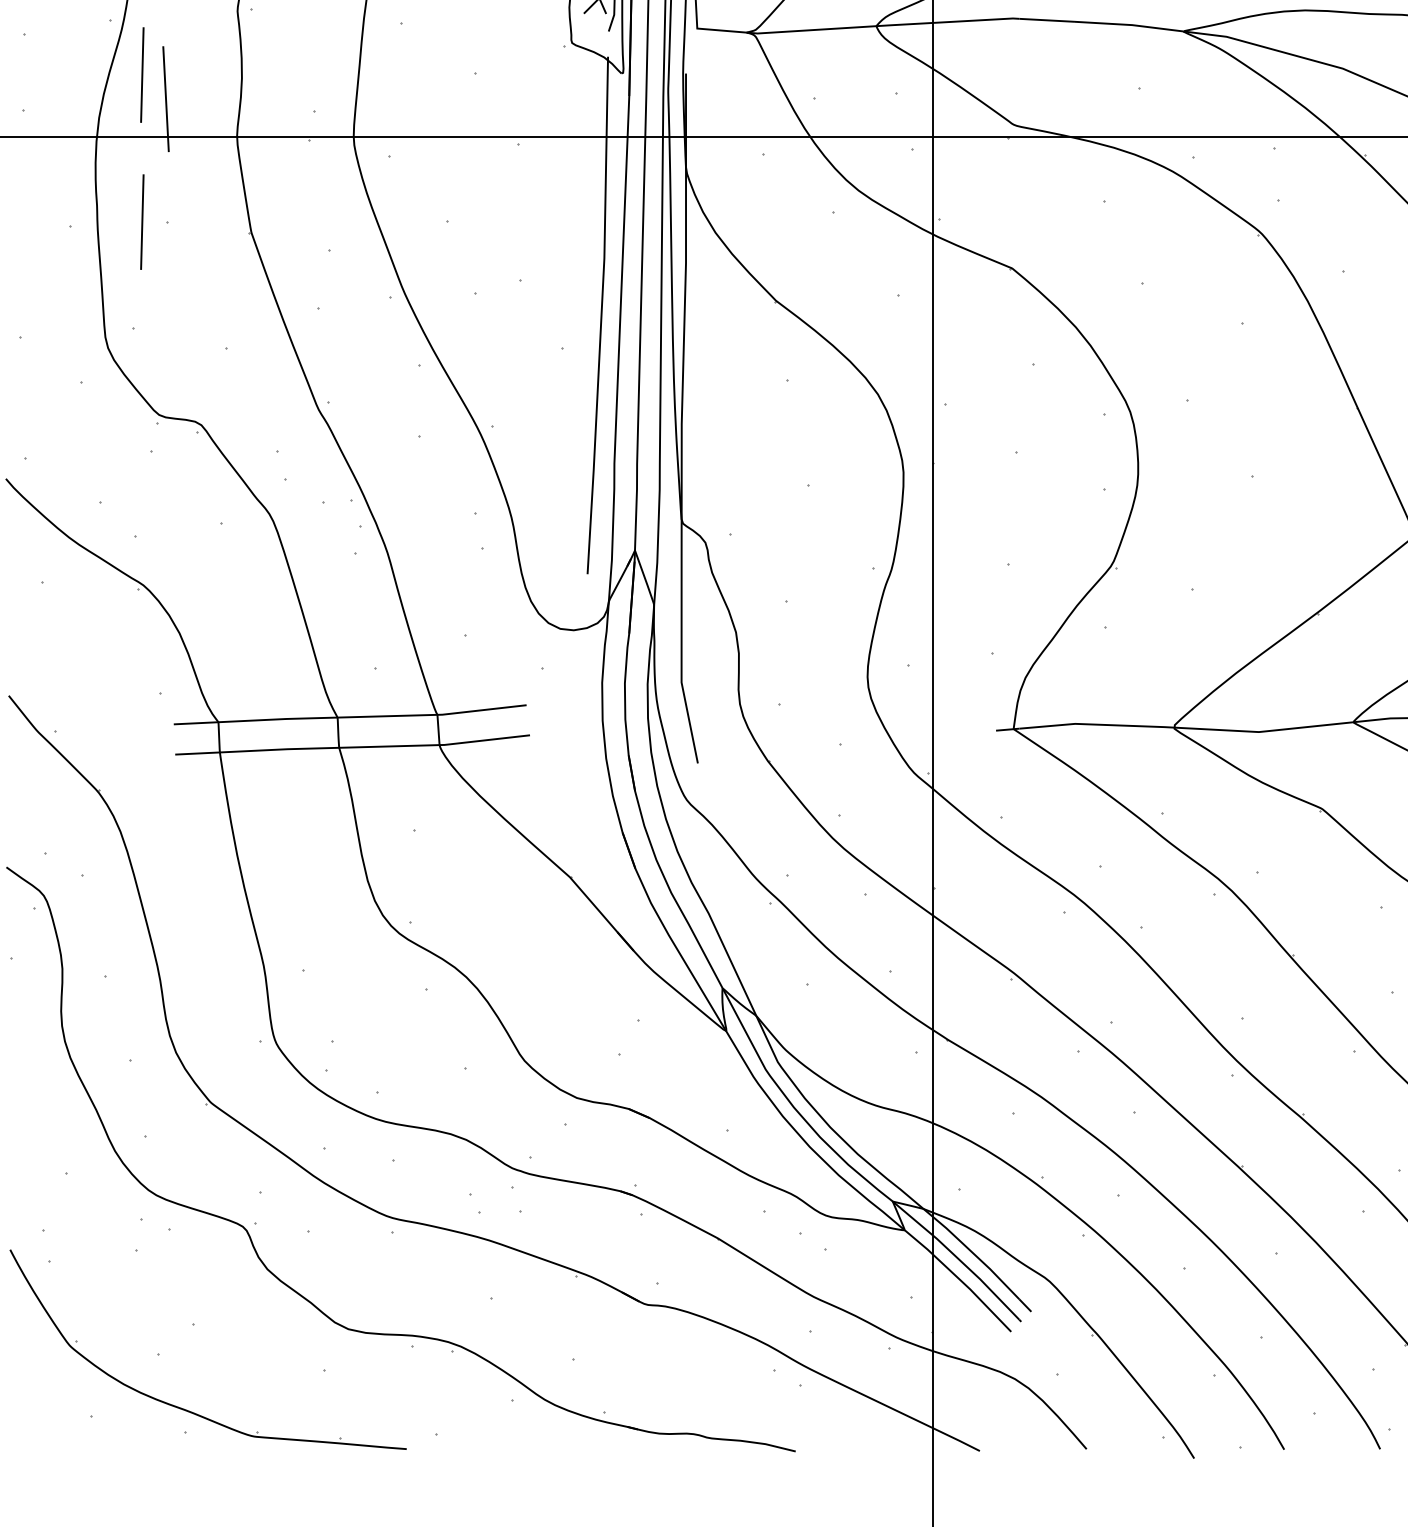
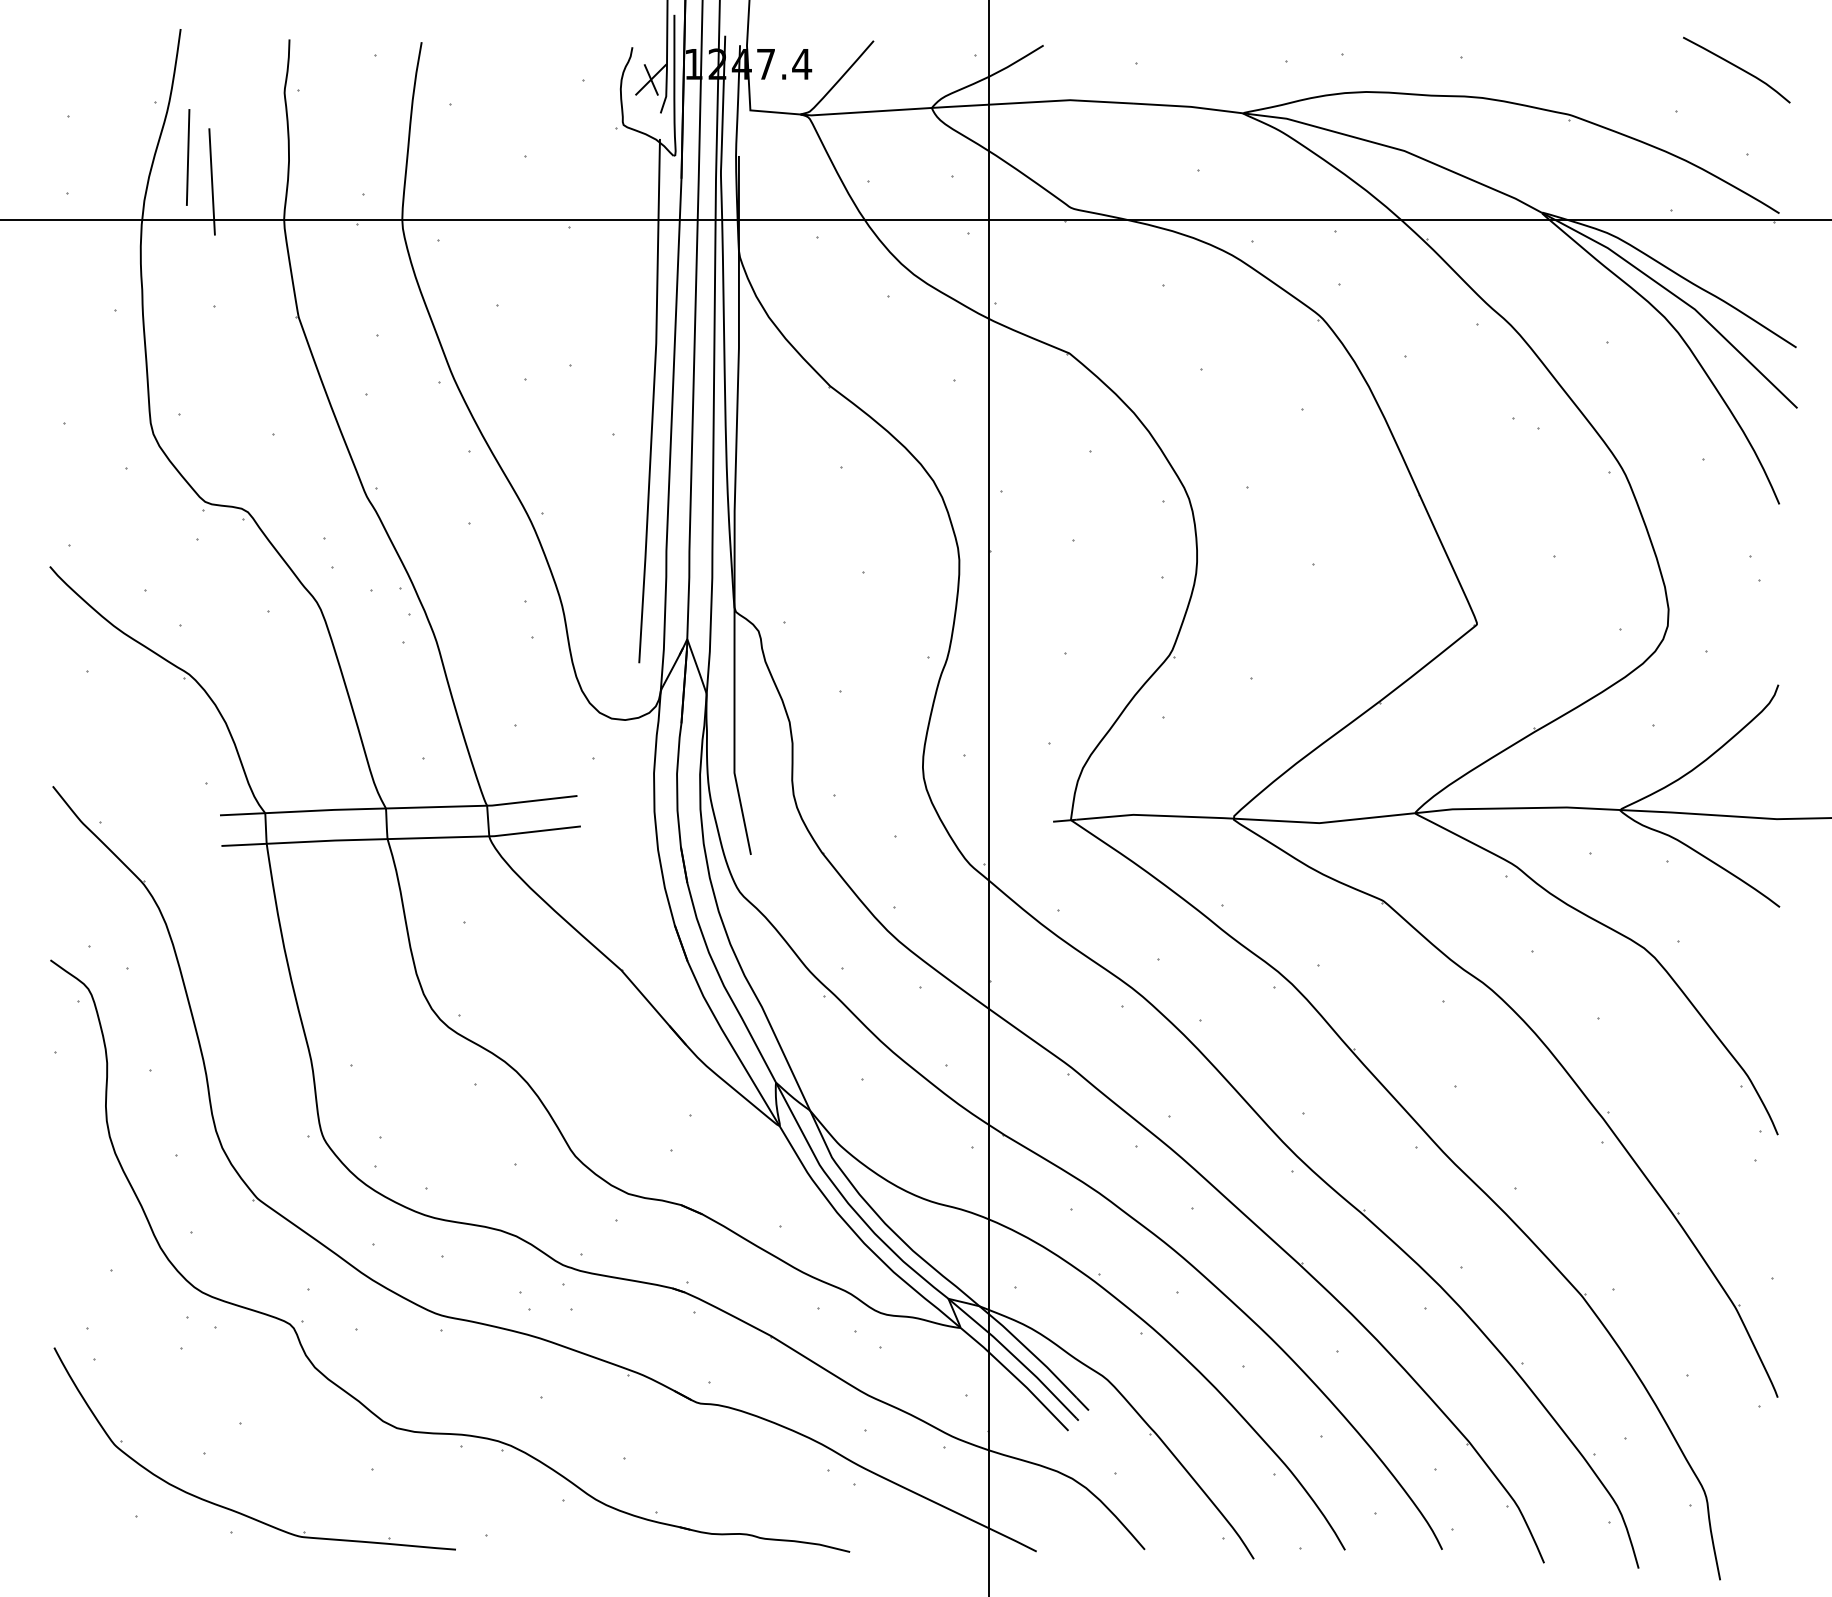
line: (142, 222) -> (188, 306), removed

